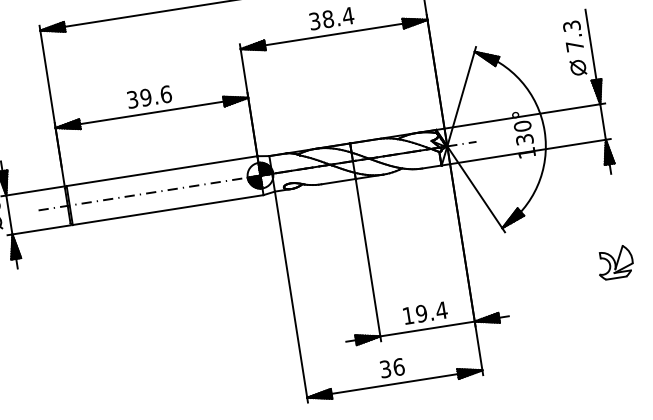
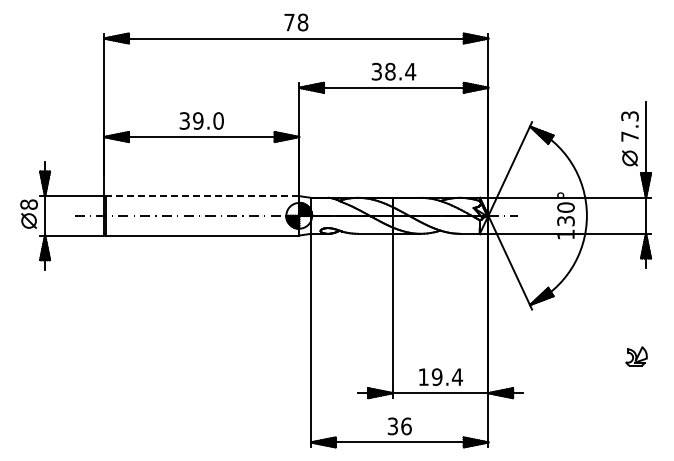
text: (165, 93) -> (218, 120), 39.6 -> 39.0
line: (161, 171) -> (202, 196), solid -> dashed
part: (615, 262) -> (636, 356), size x0.6

